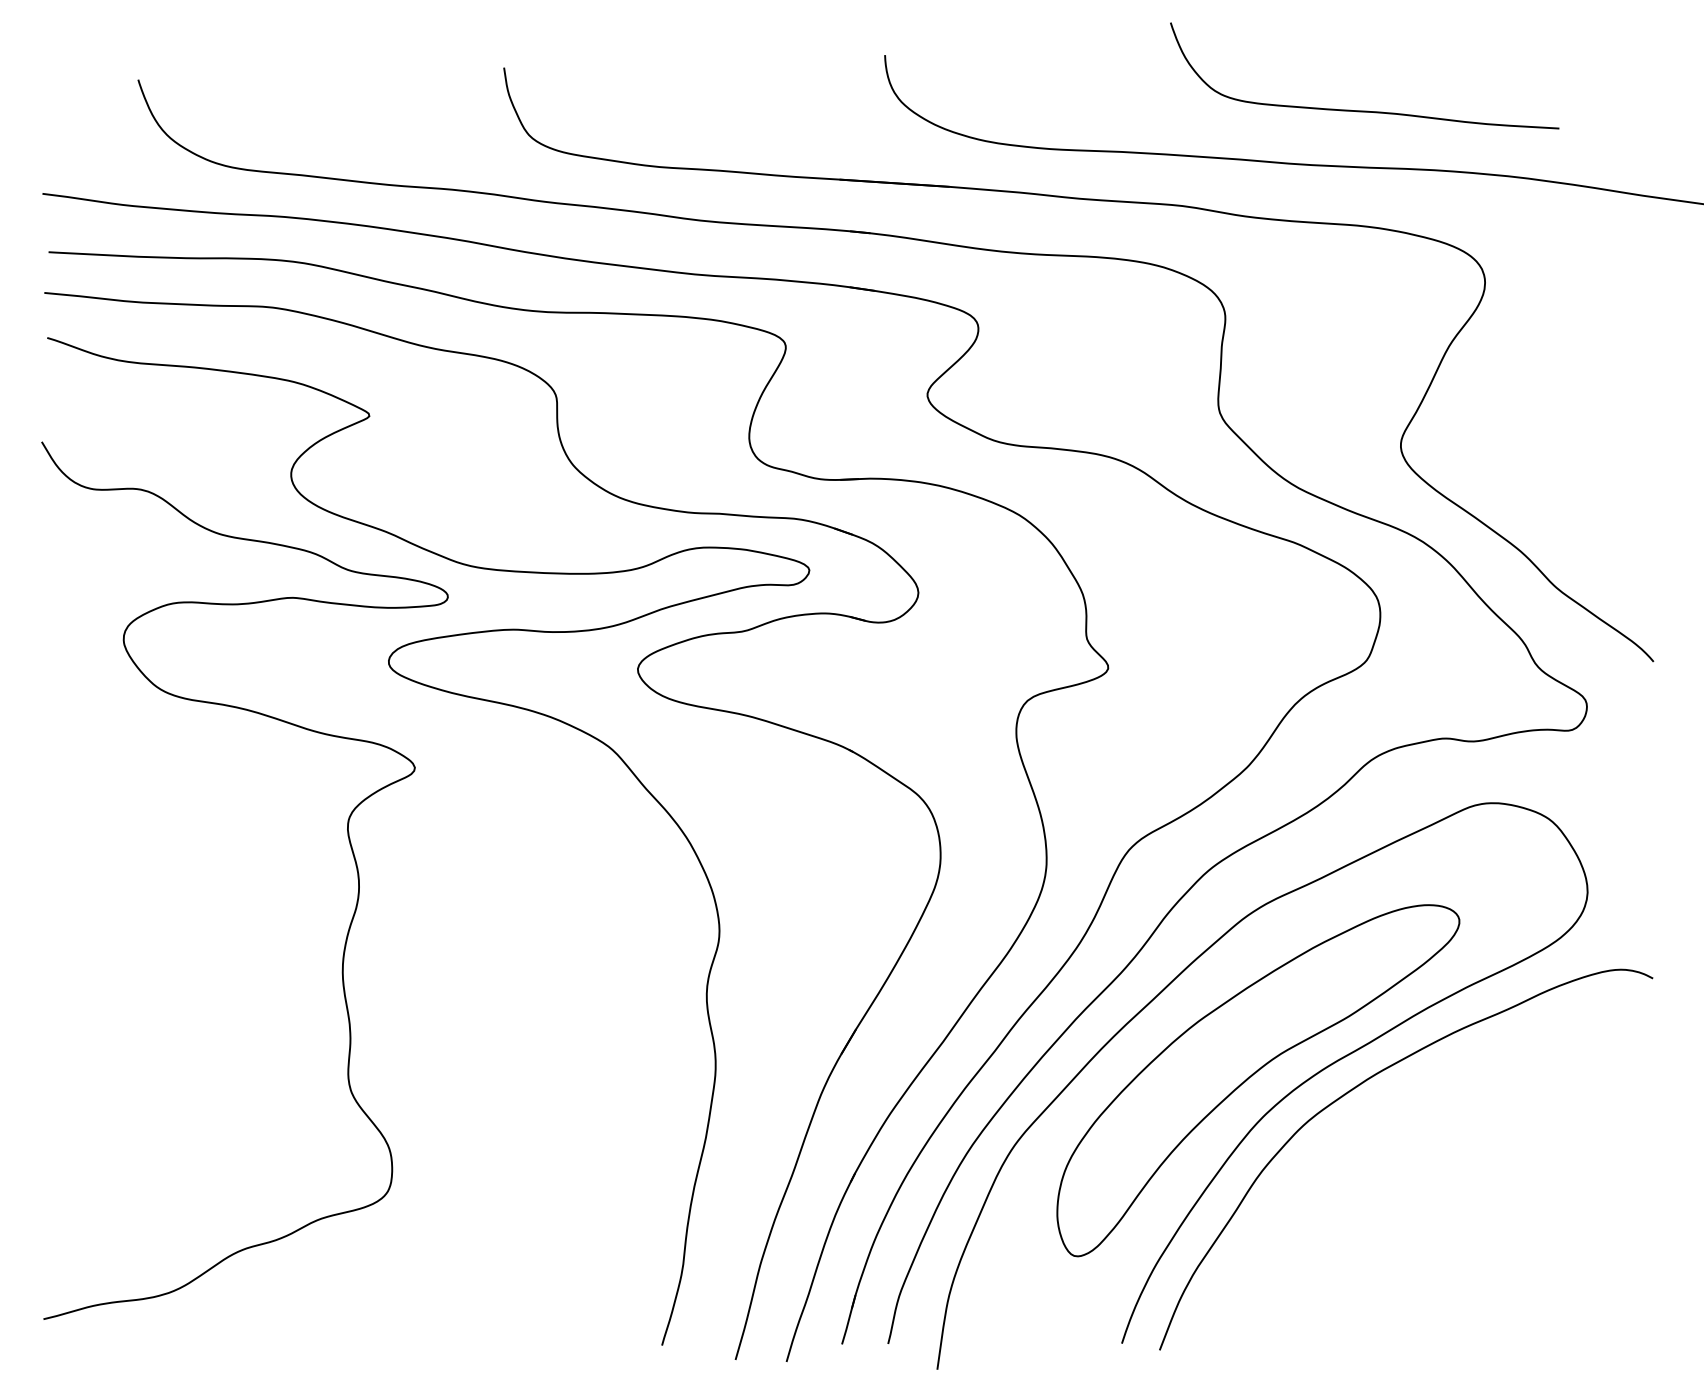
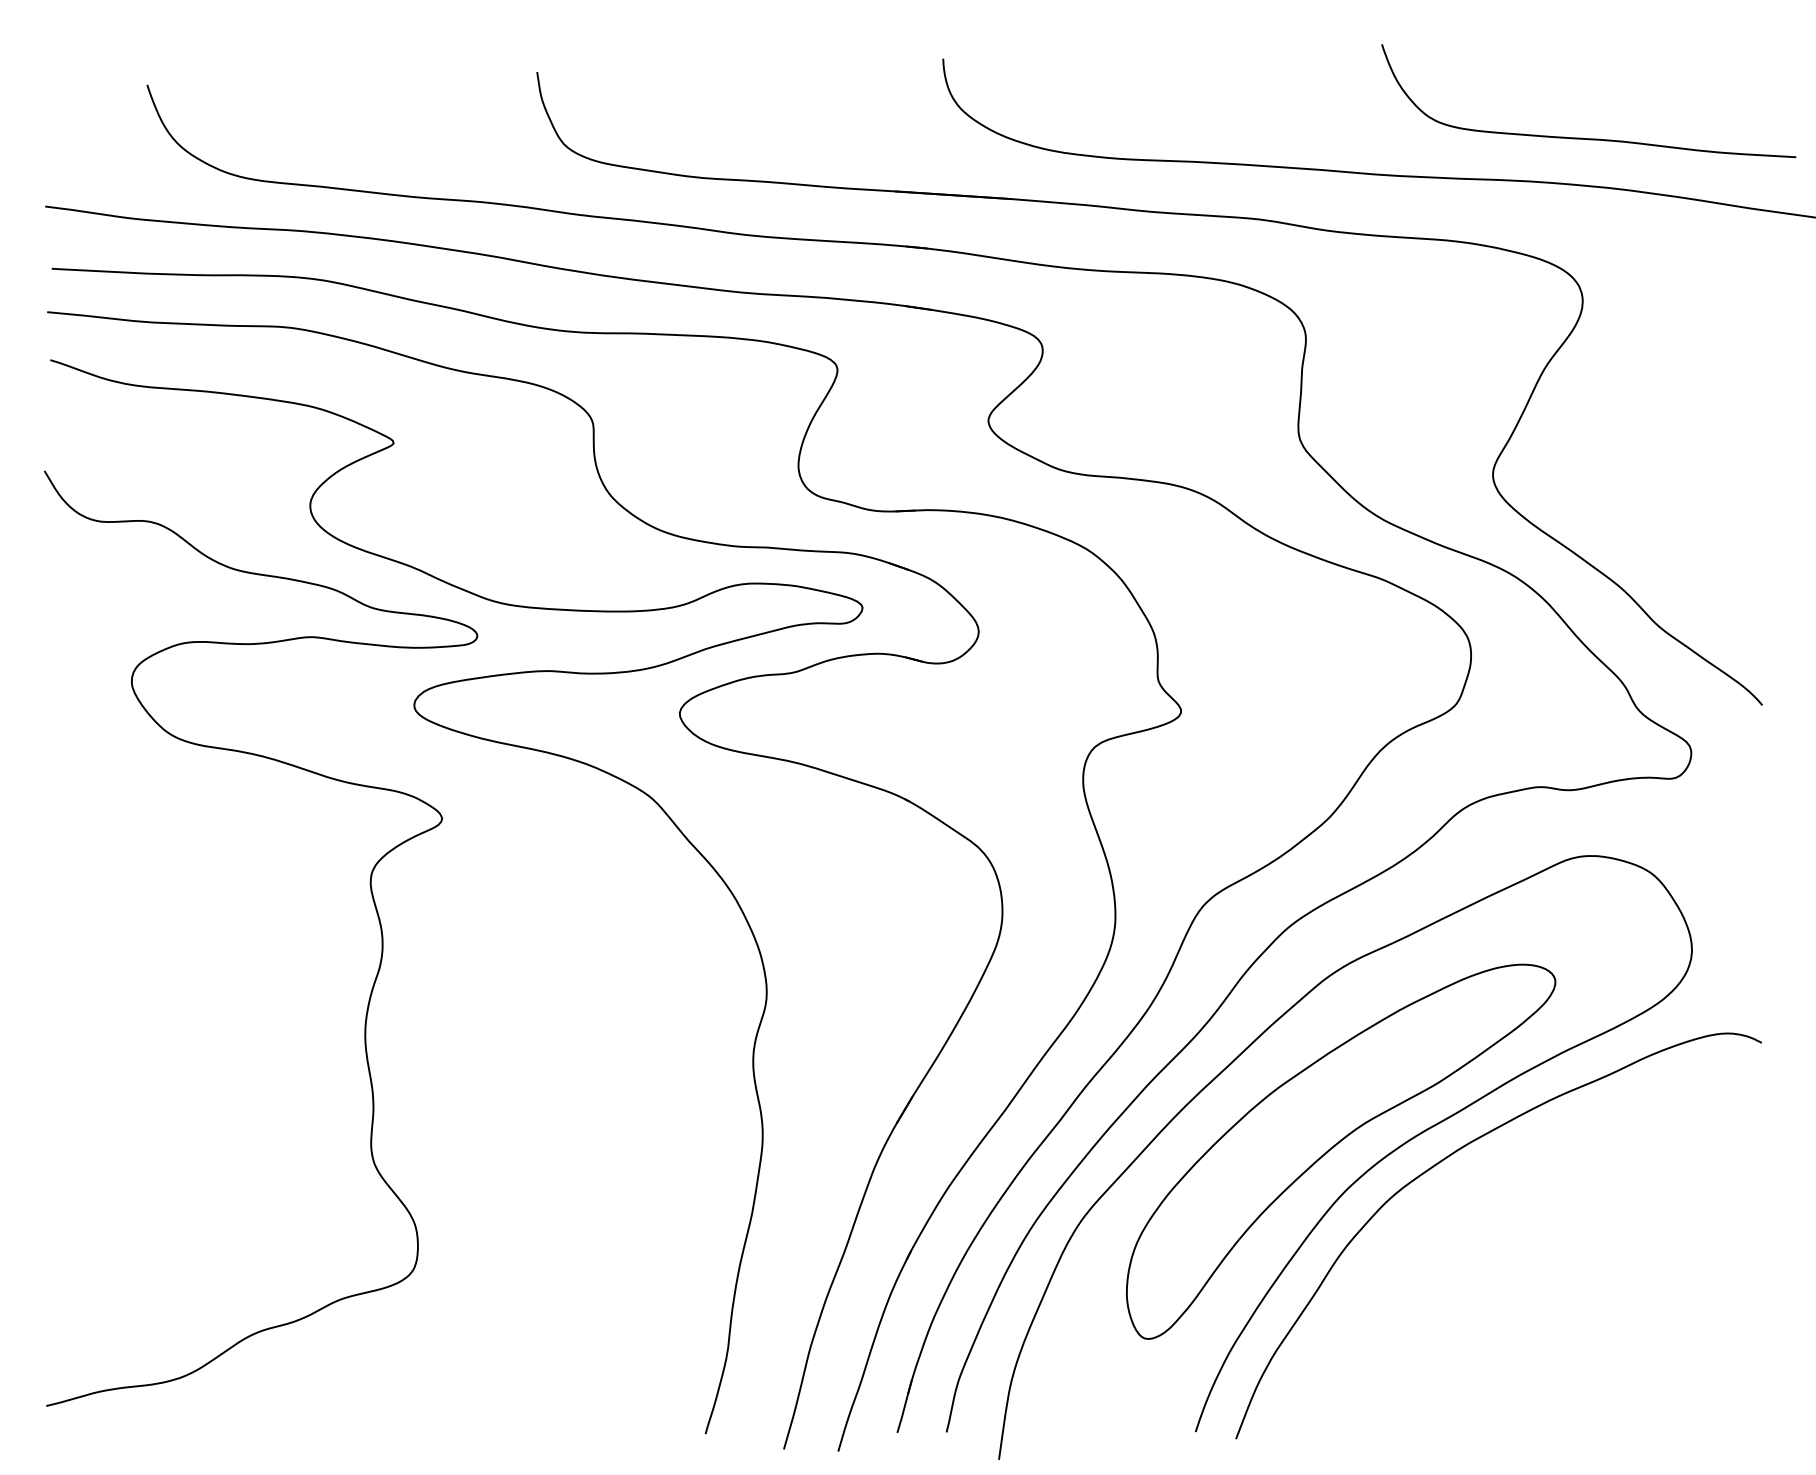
curve: (1364, 110) -> (1588, 137), moved

